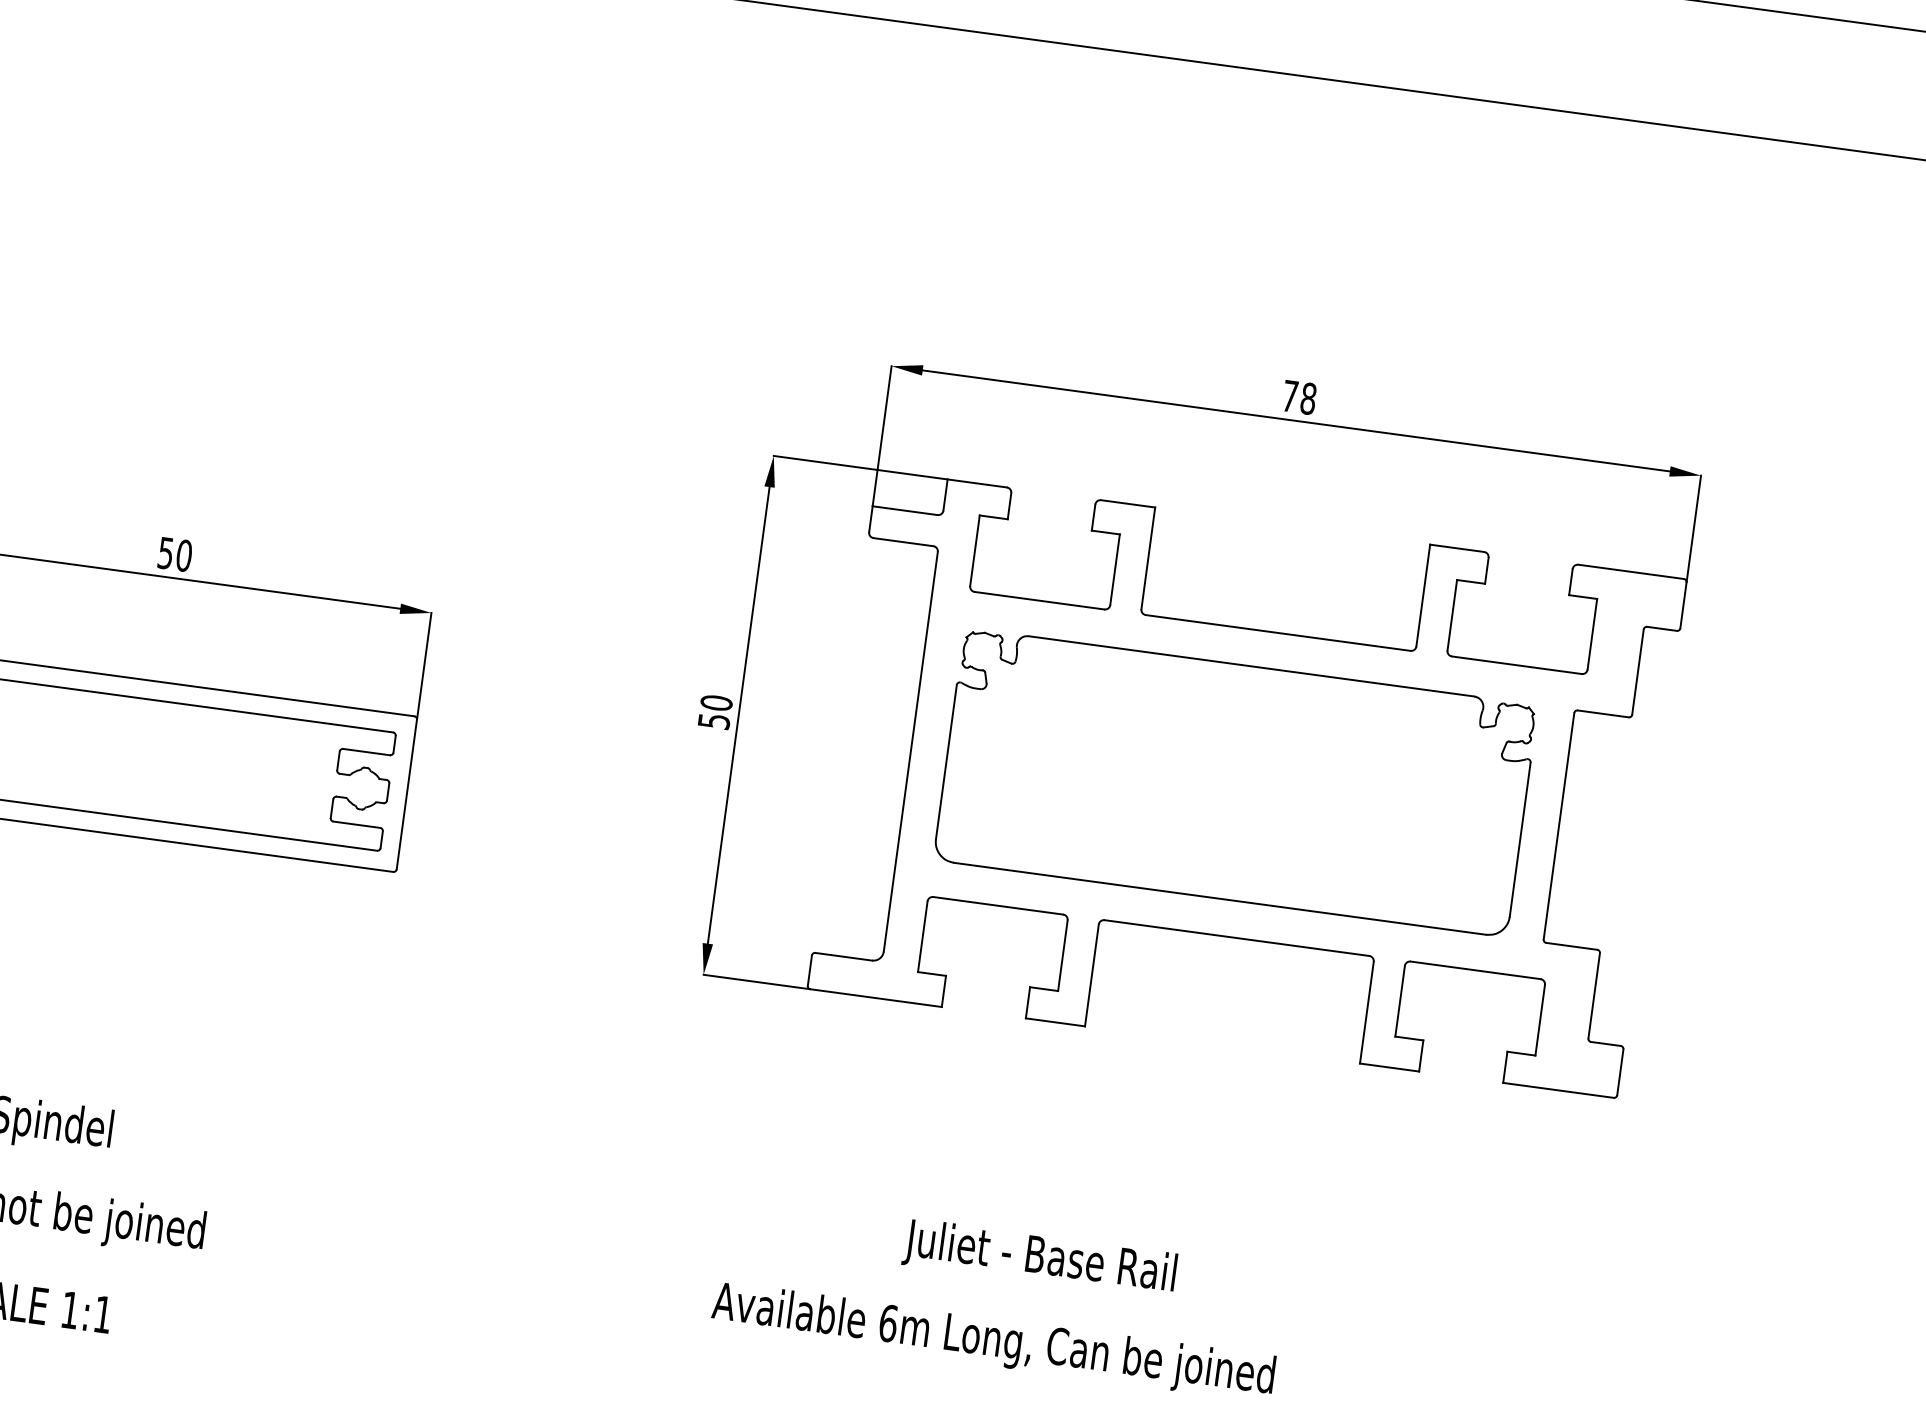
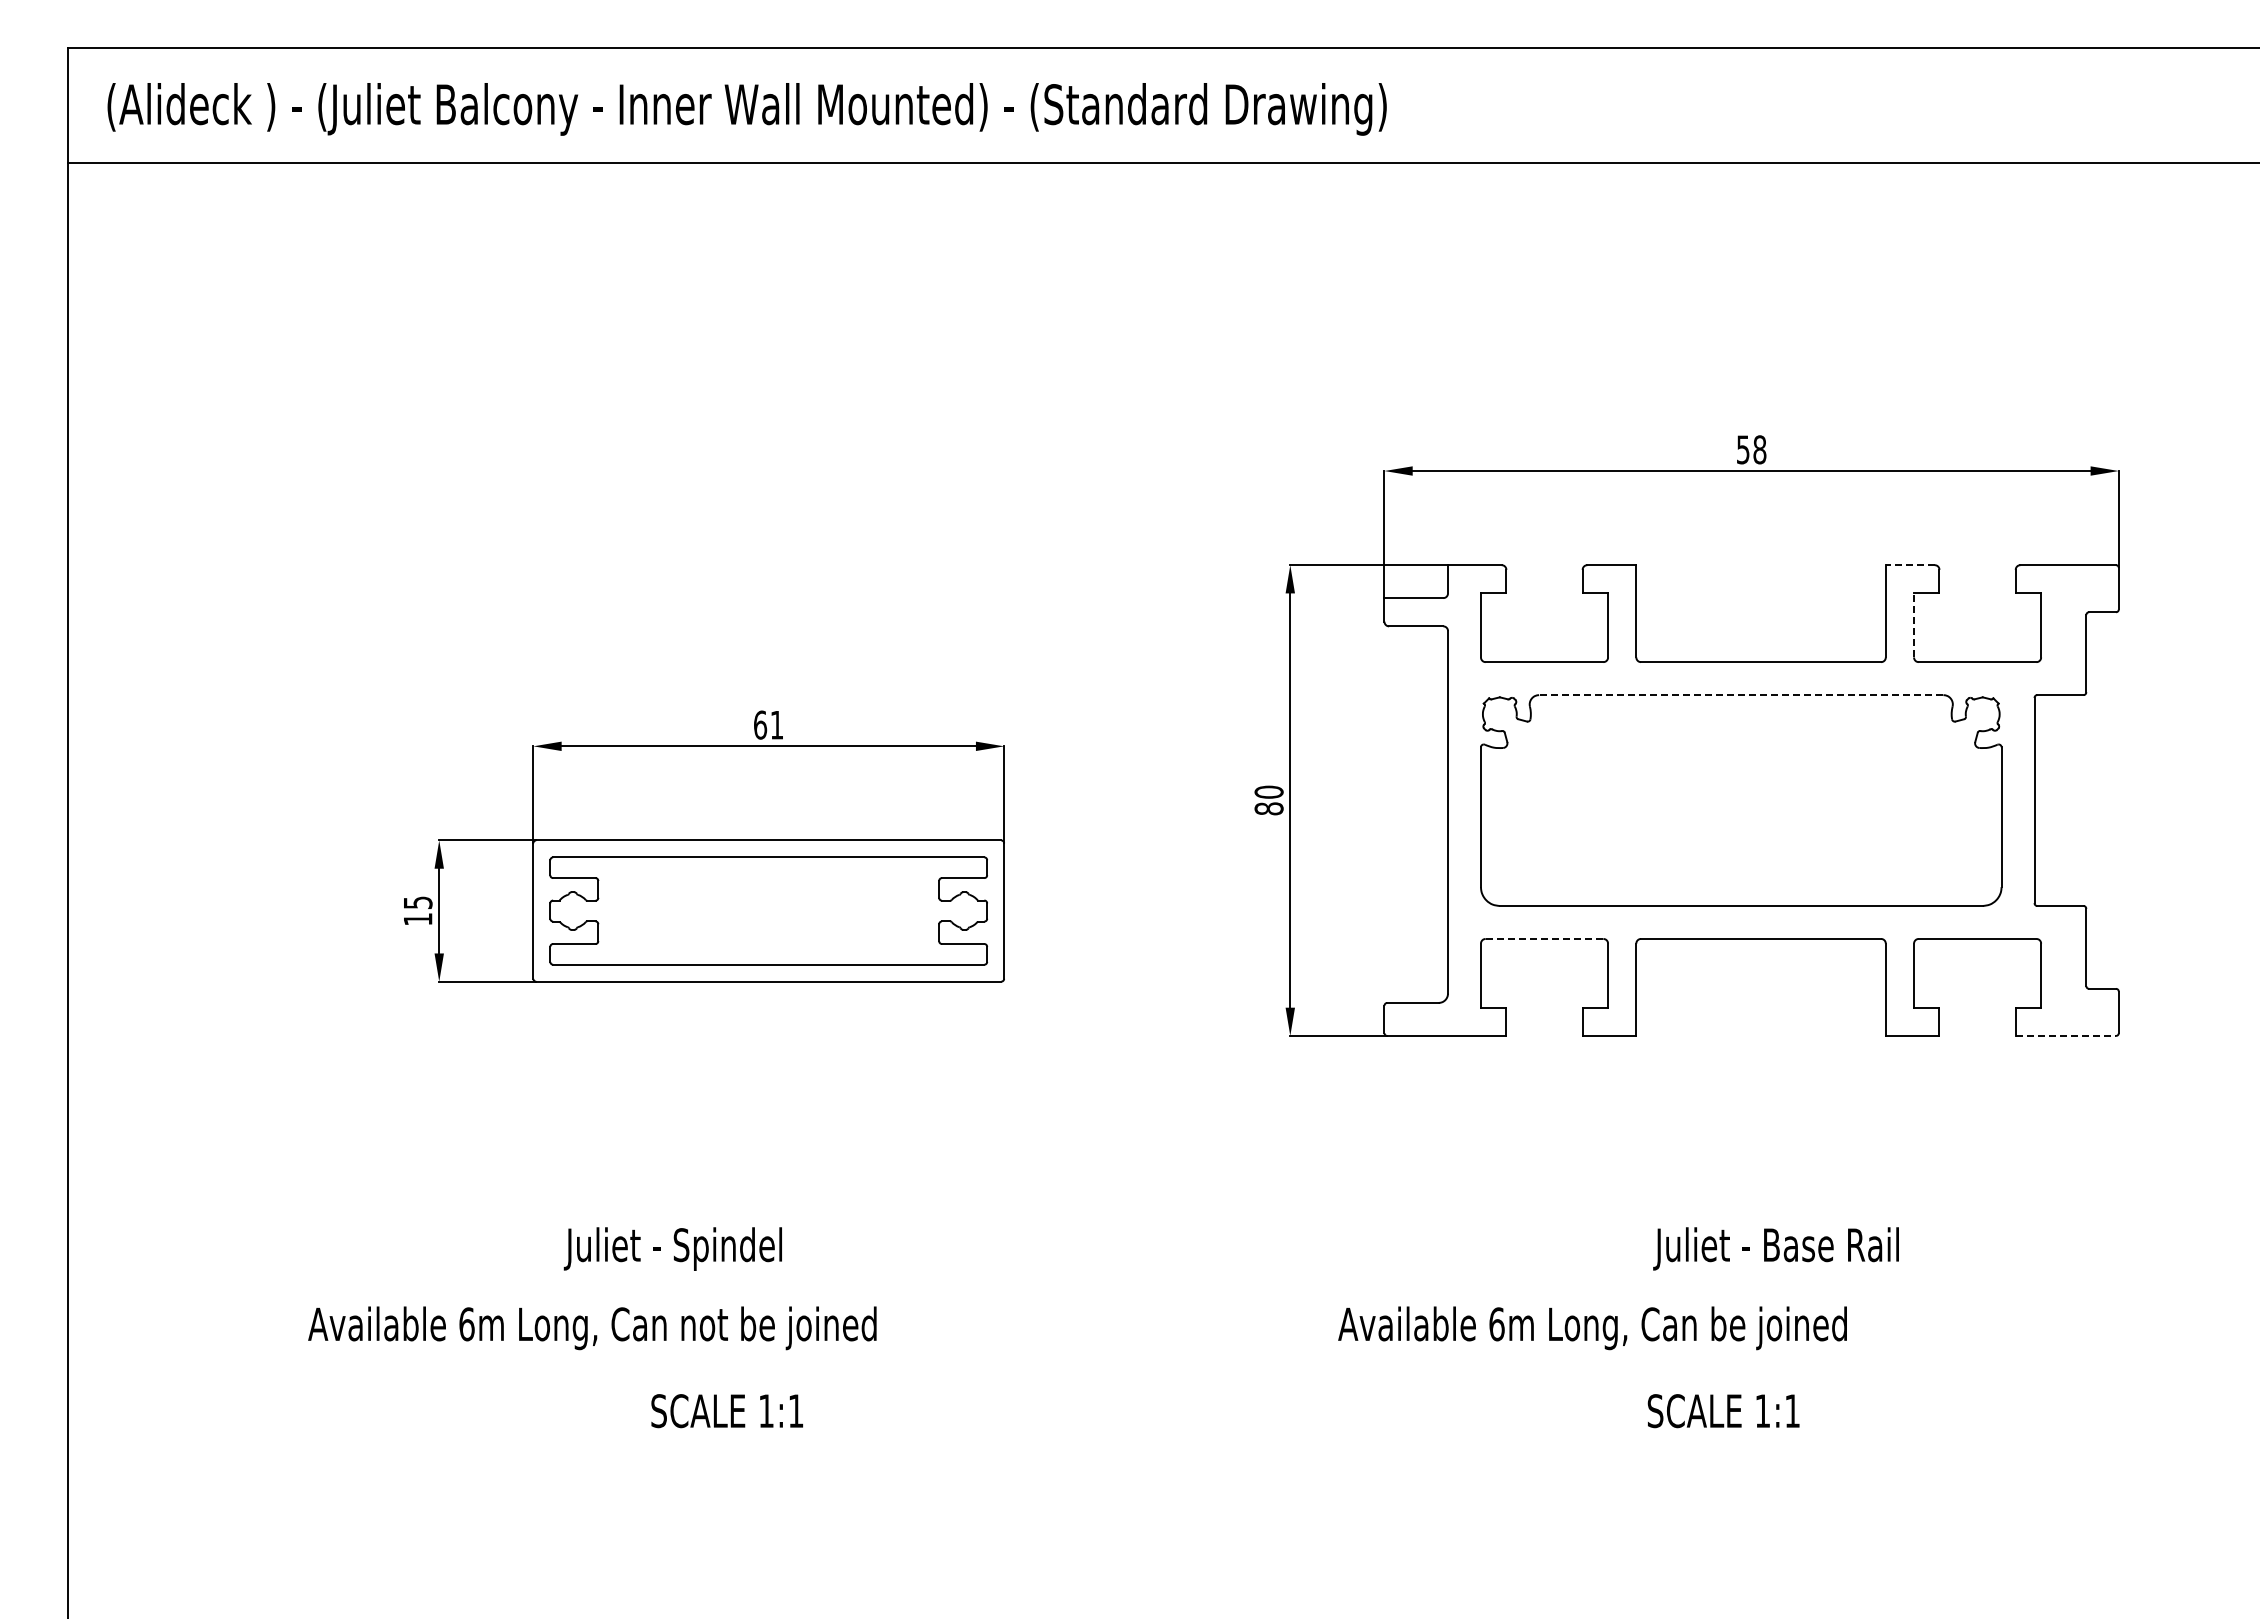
text: (1290, 395) -> (1743, 449), 78 -> 58
line: (1456, 548) -> (1909, 565), solid -> dashed
text: (174, 553) -> (768, 724), 50 -> 61
line: (1452, 614) -> (1914, 624), solid -> dashed
line: (1250, 666) -> (1740, 695), solid -> dashed
text: (713, 720) -> (1268, 808), 50 -> 80
line: (998, 905) -> (1544, 938), solid -> dashed
line: (1559, 1089) -> (2066, 1035), solid -> dashed
text: (1039, 1258) -> (1775, 1248), moved

